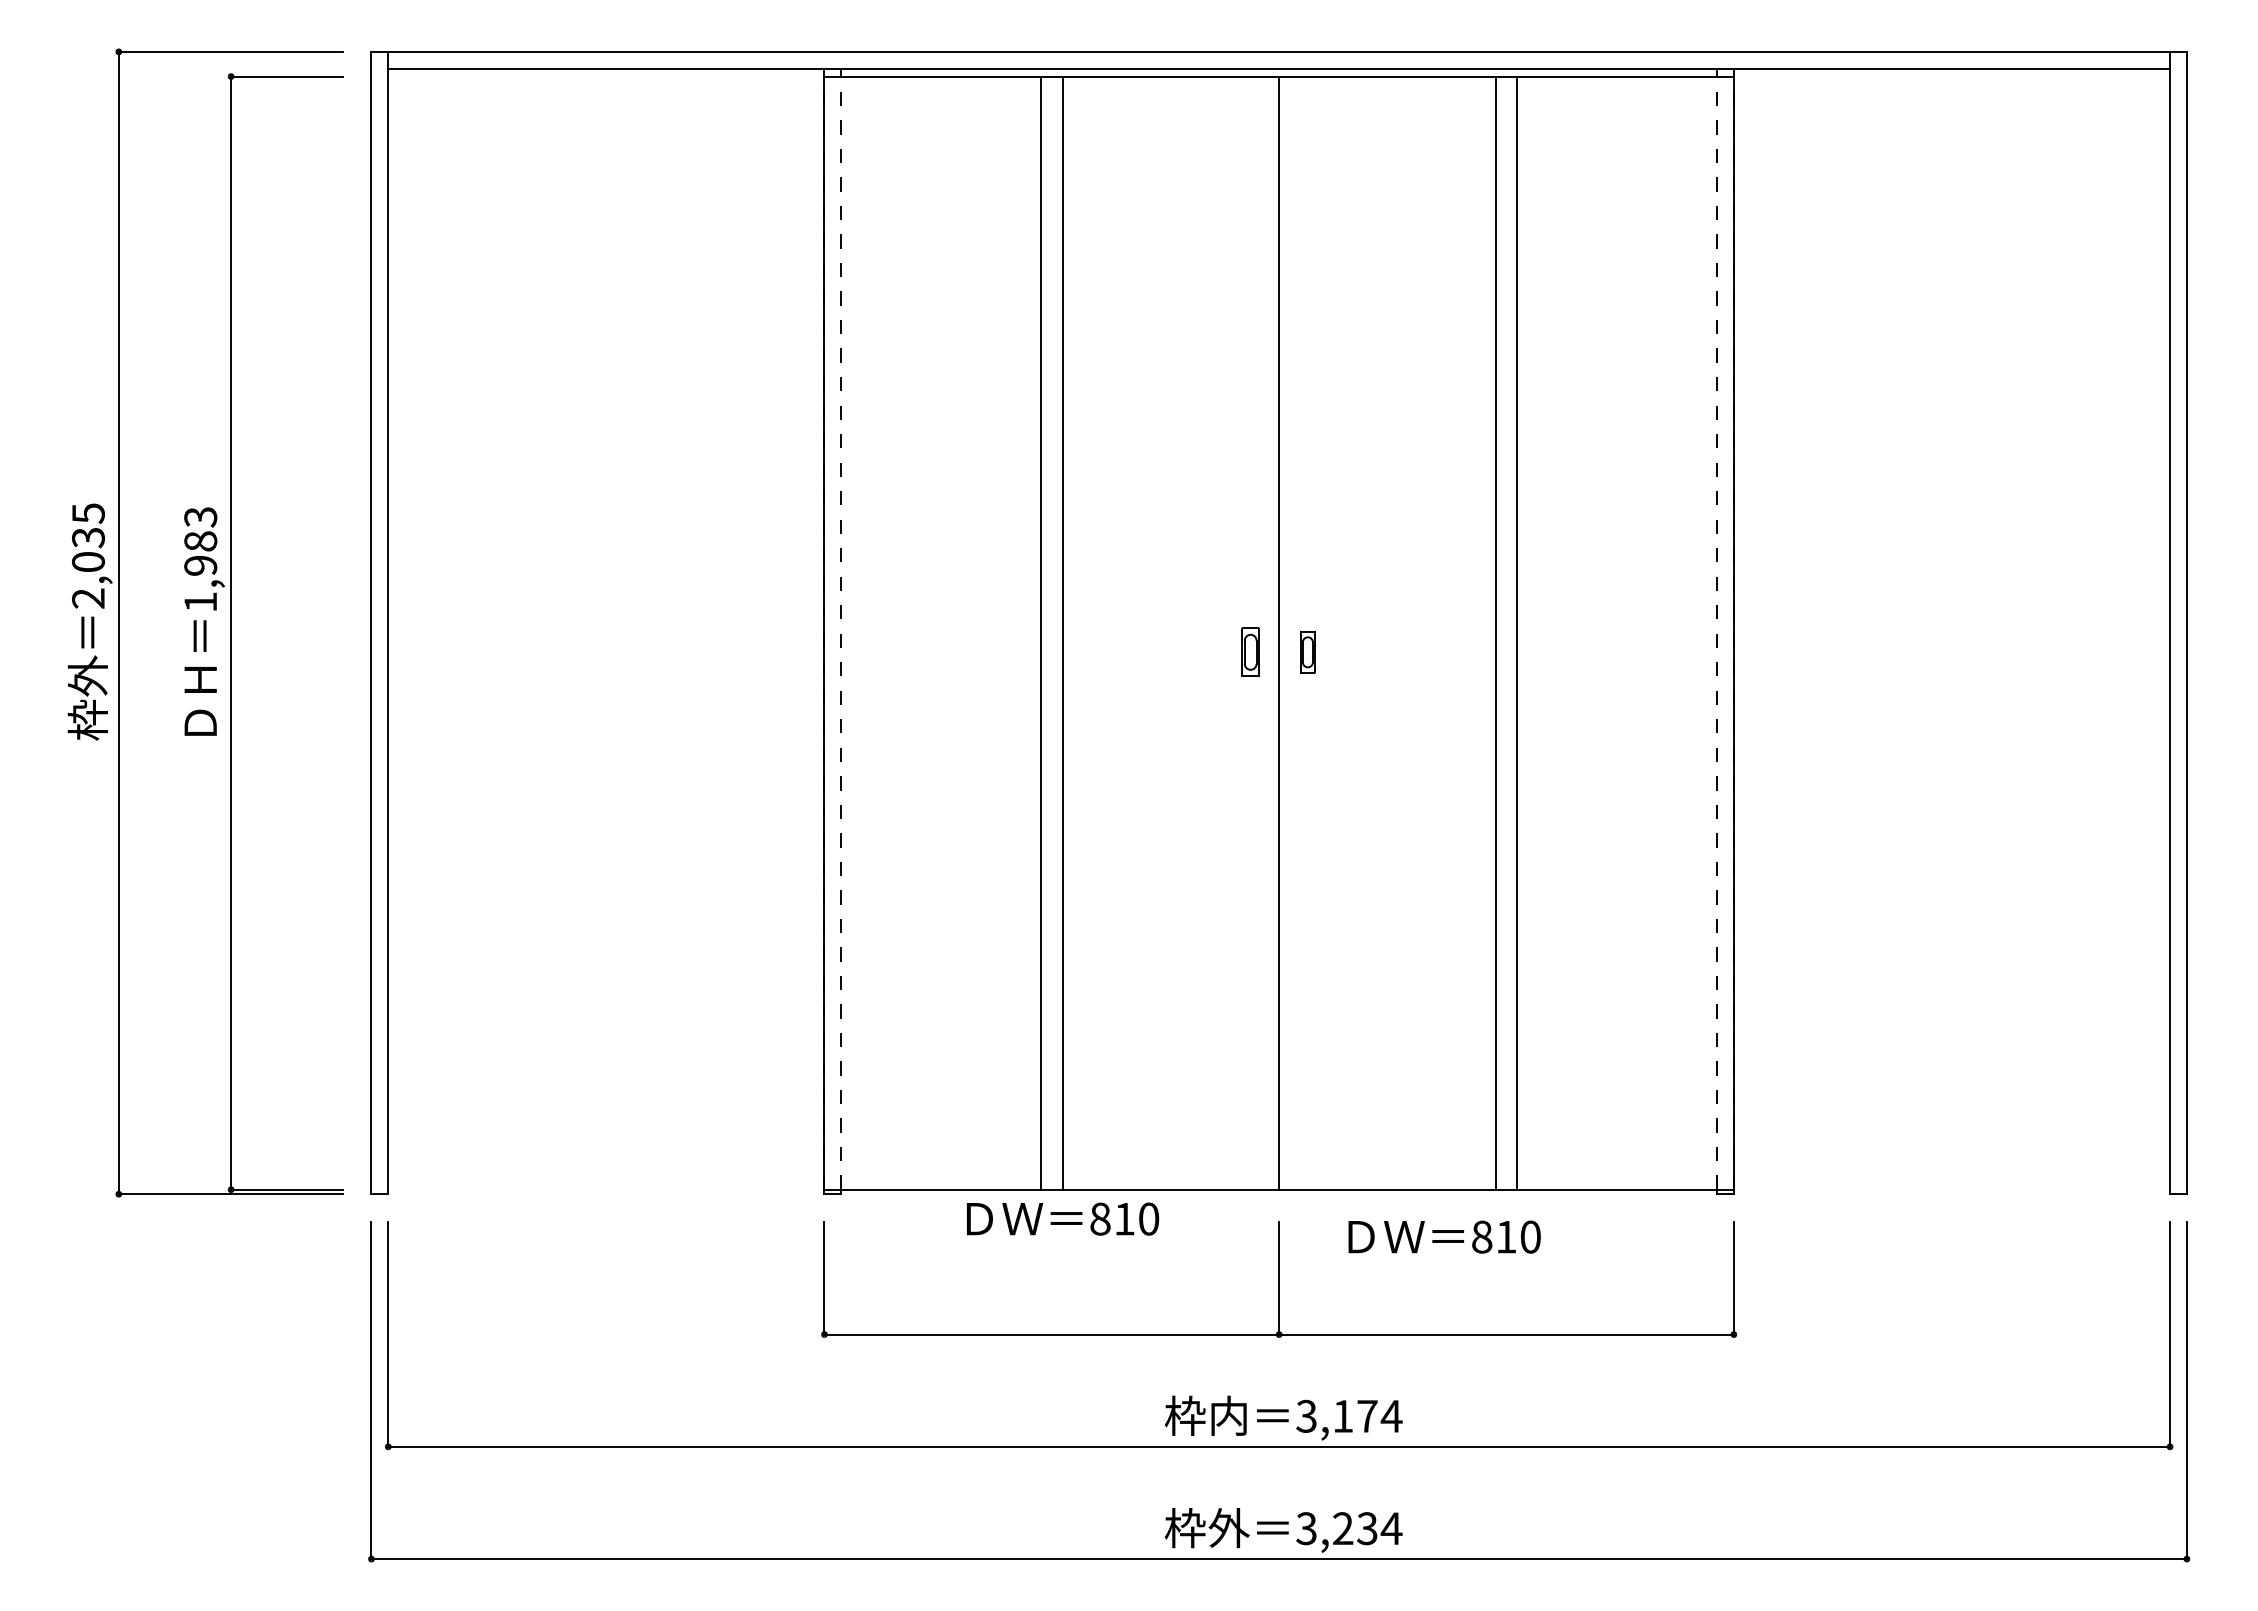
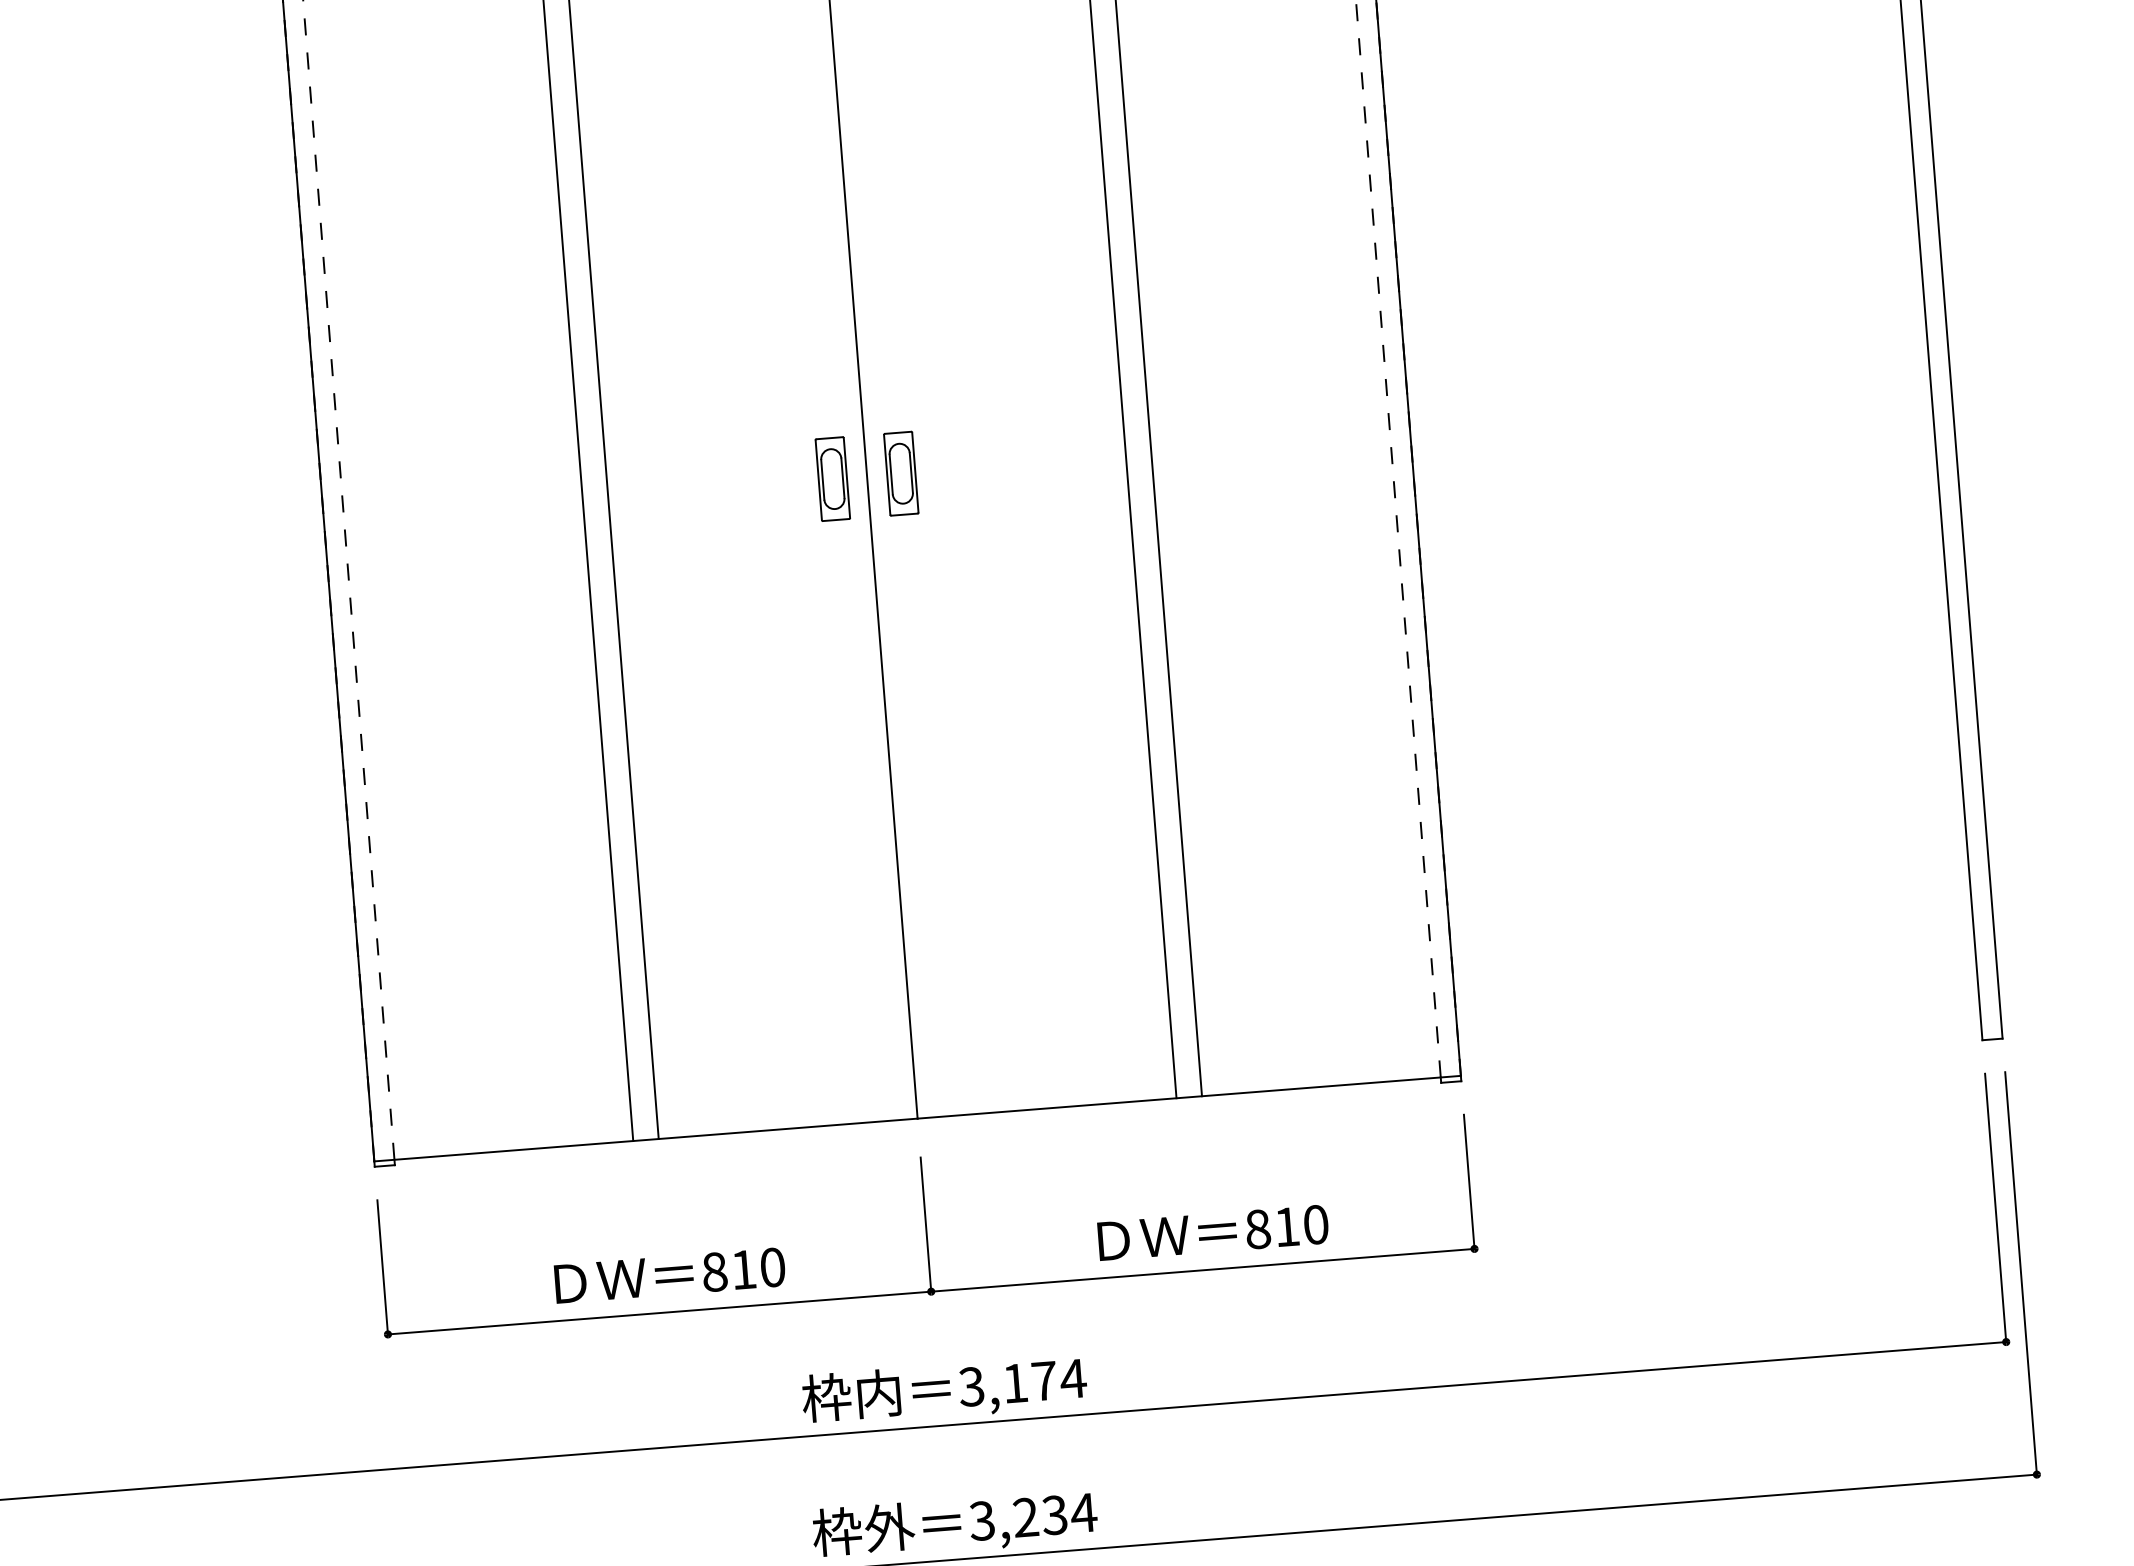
part: (1250, 652) -> (832, 479), size x1.43
part: (1307, 652) -> (900, 474), size x1.67
text: (1063, 1218) -> (670, 1274), moved
text: (1444, 1236) -> (1213, 1232), moved

